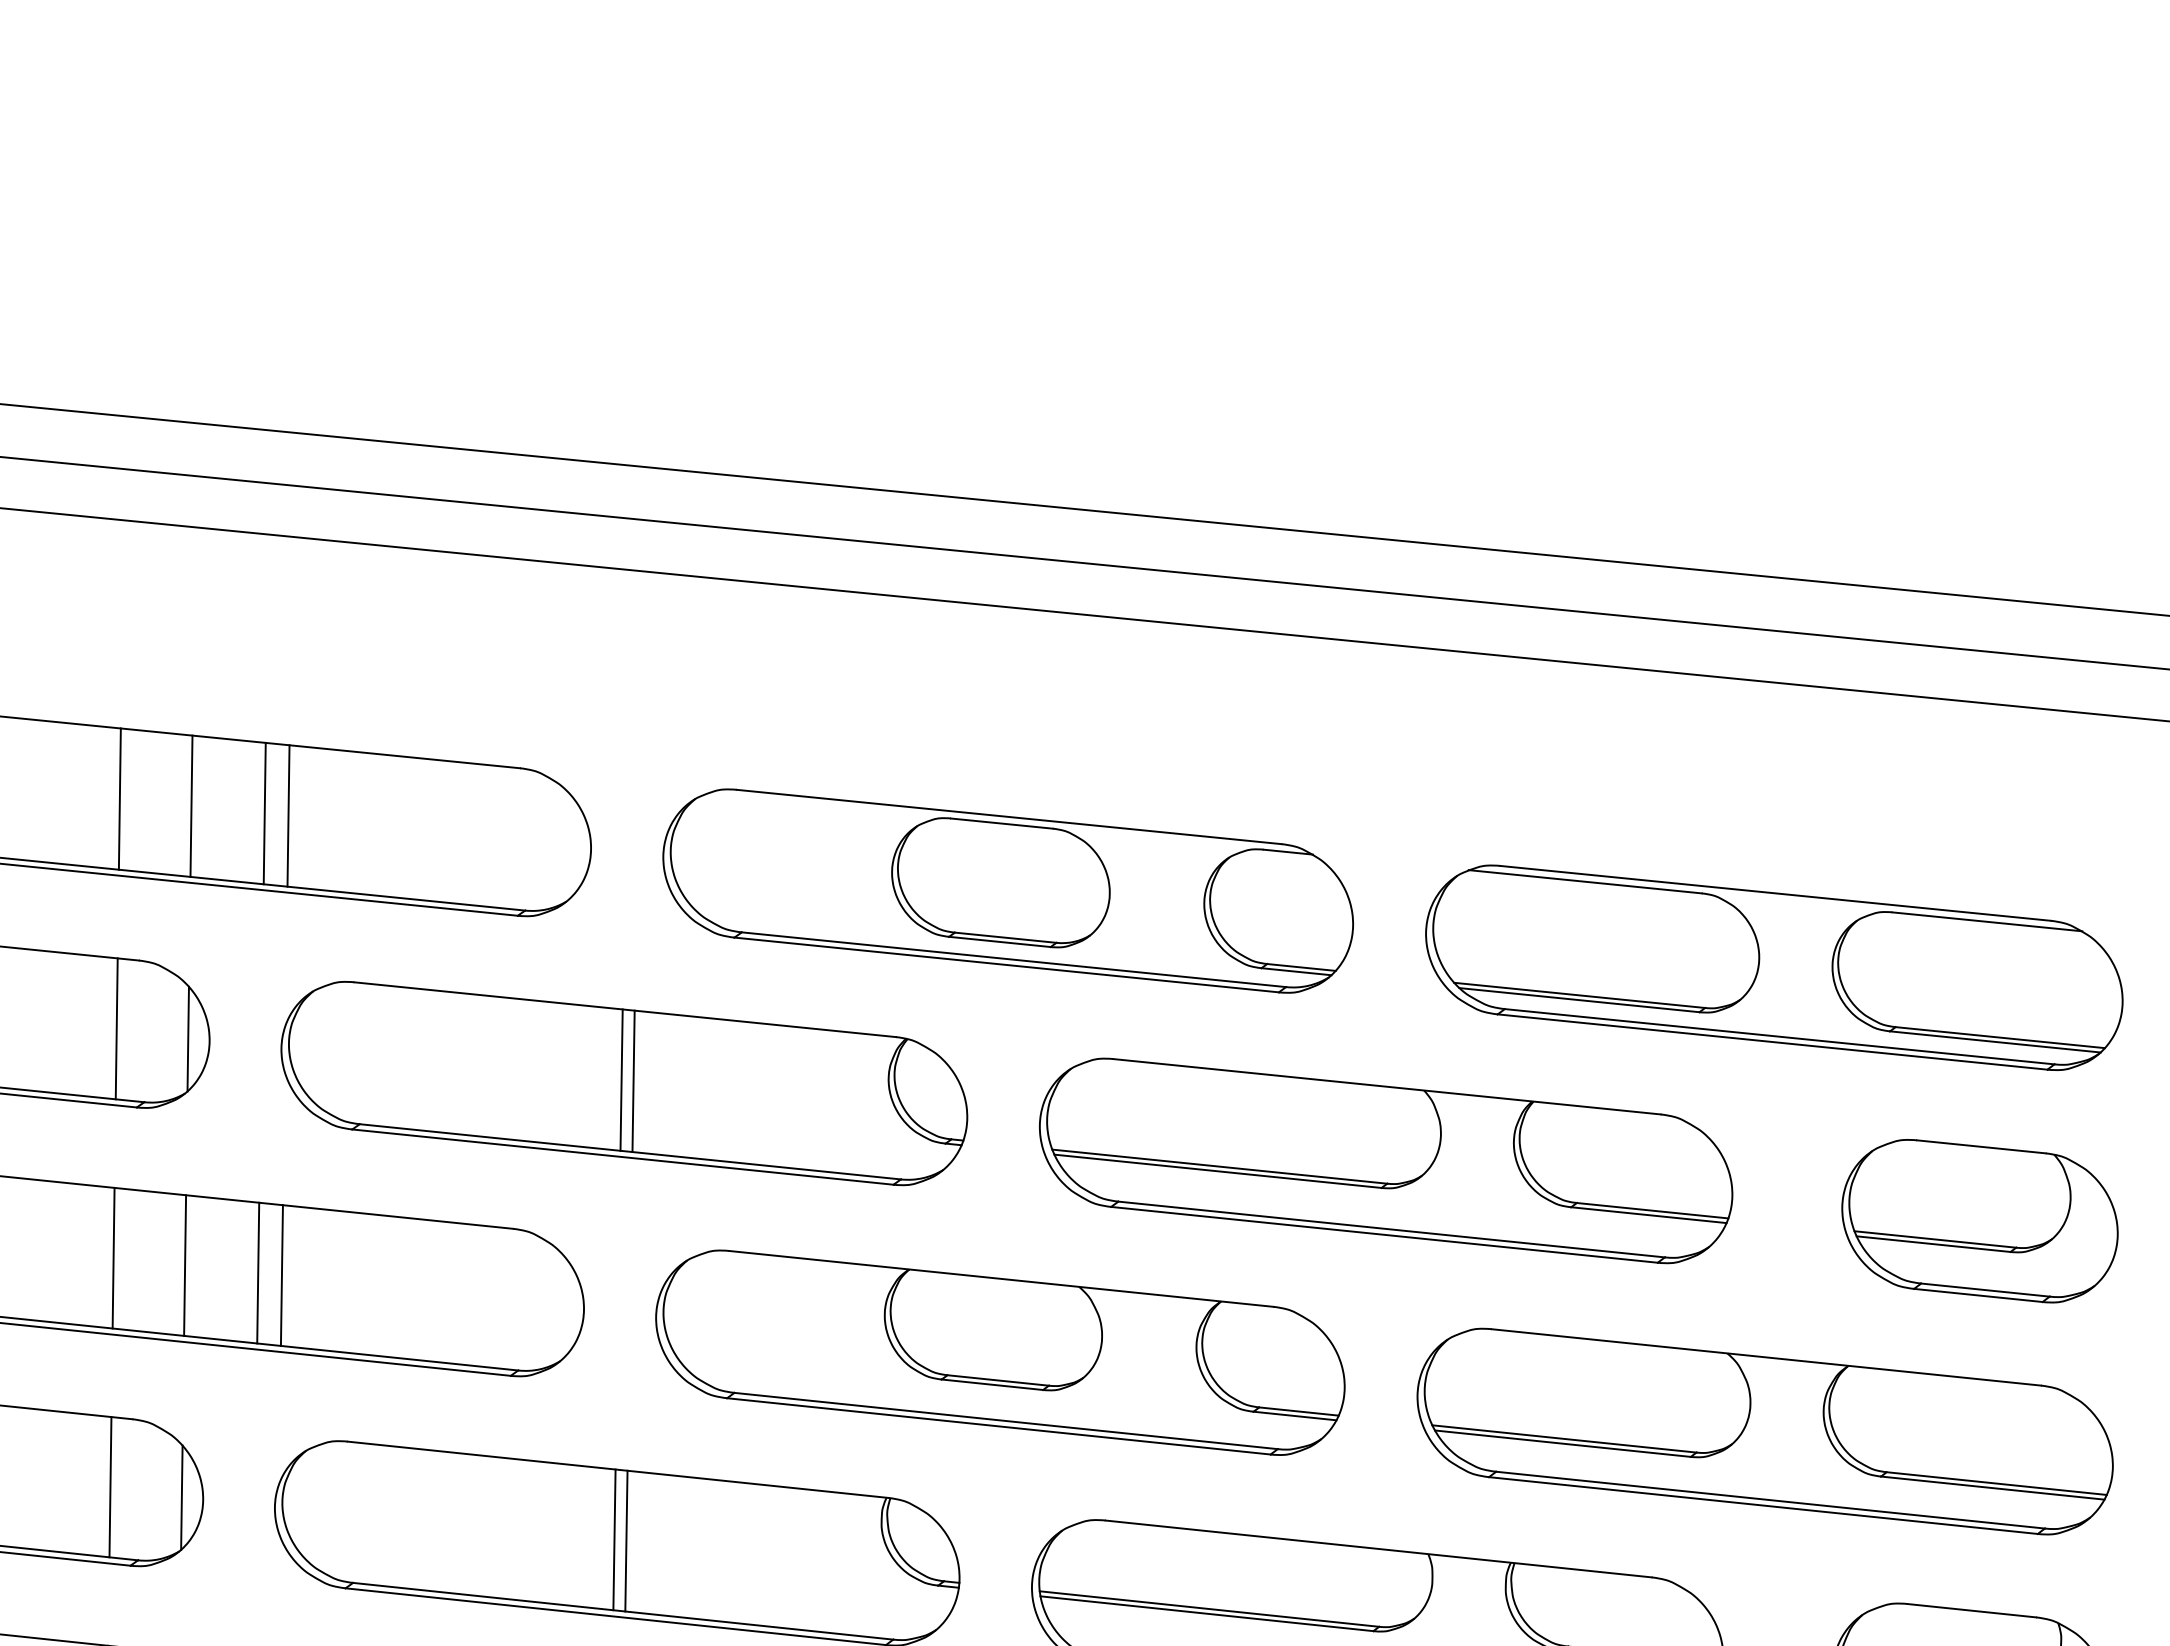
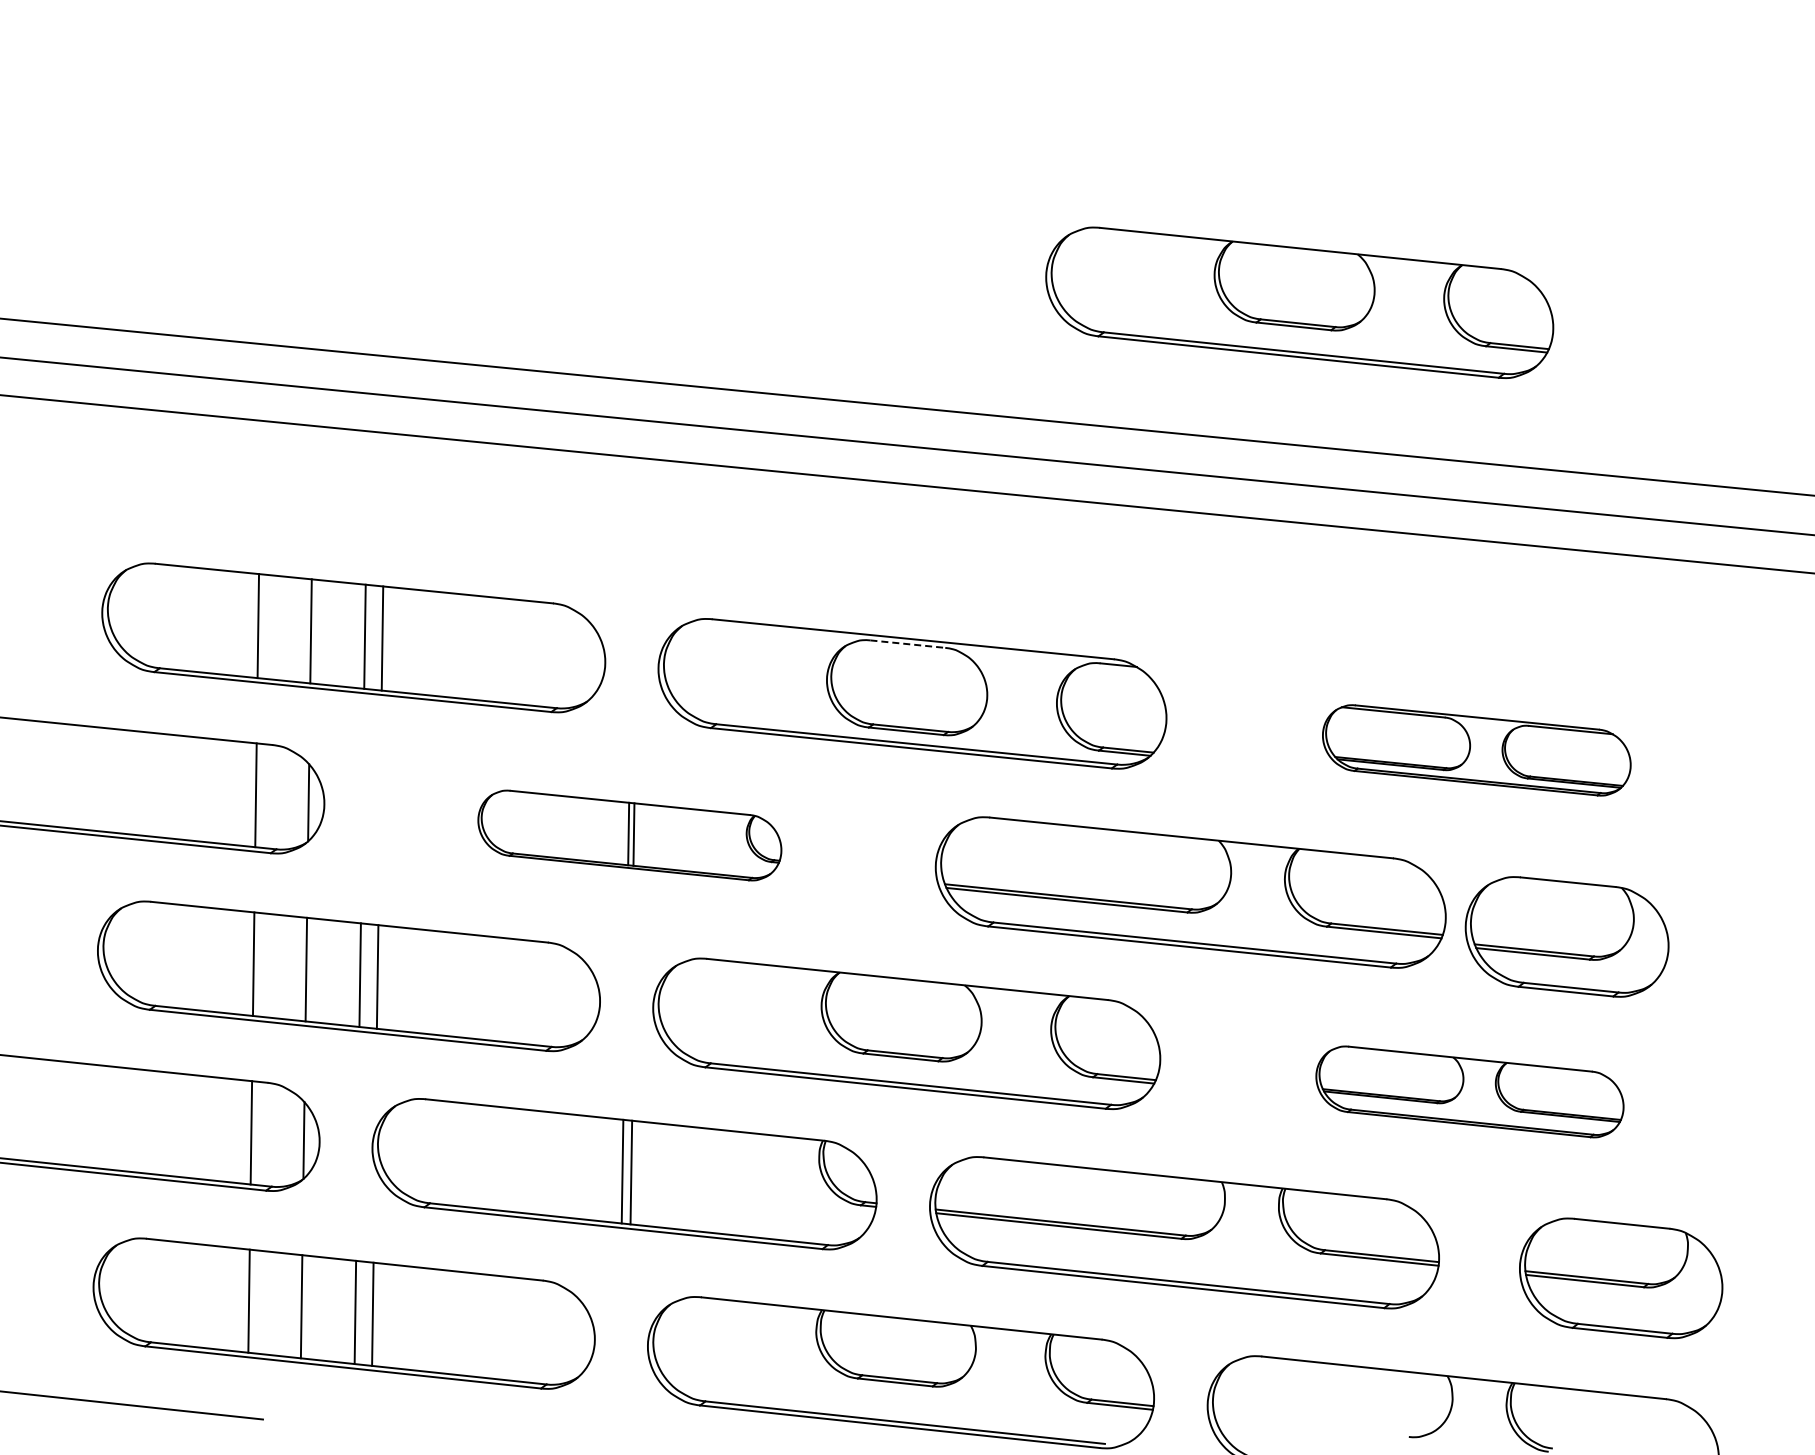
part: (1533, 359) -> (1299, 302), added
line: (1001, 824) -> (907, 644), solid -> dashed
part: (1774, 968) -> (1476, 750), size x0.6
part: (623, 1083) -> (629, 835), size x0.6
part: (1979, 1220) -> (1566, 936), moved
part: (1764, 1431) -> (1469, 1091), size x0.6

